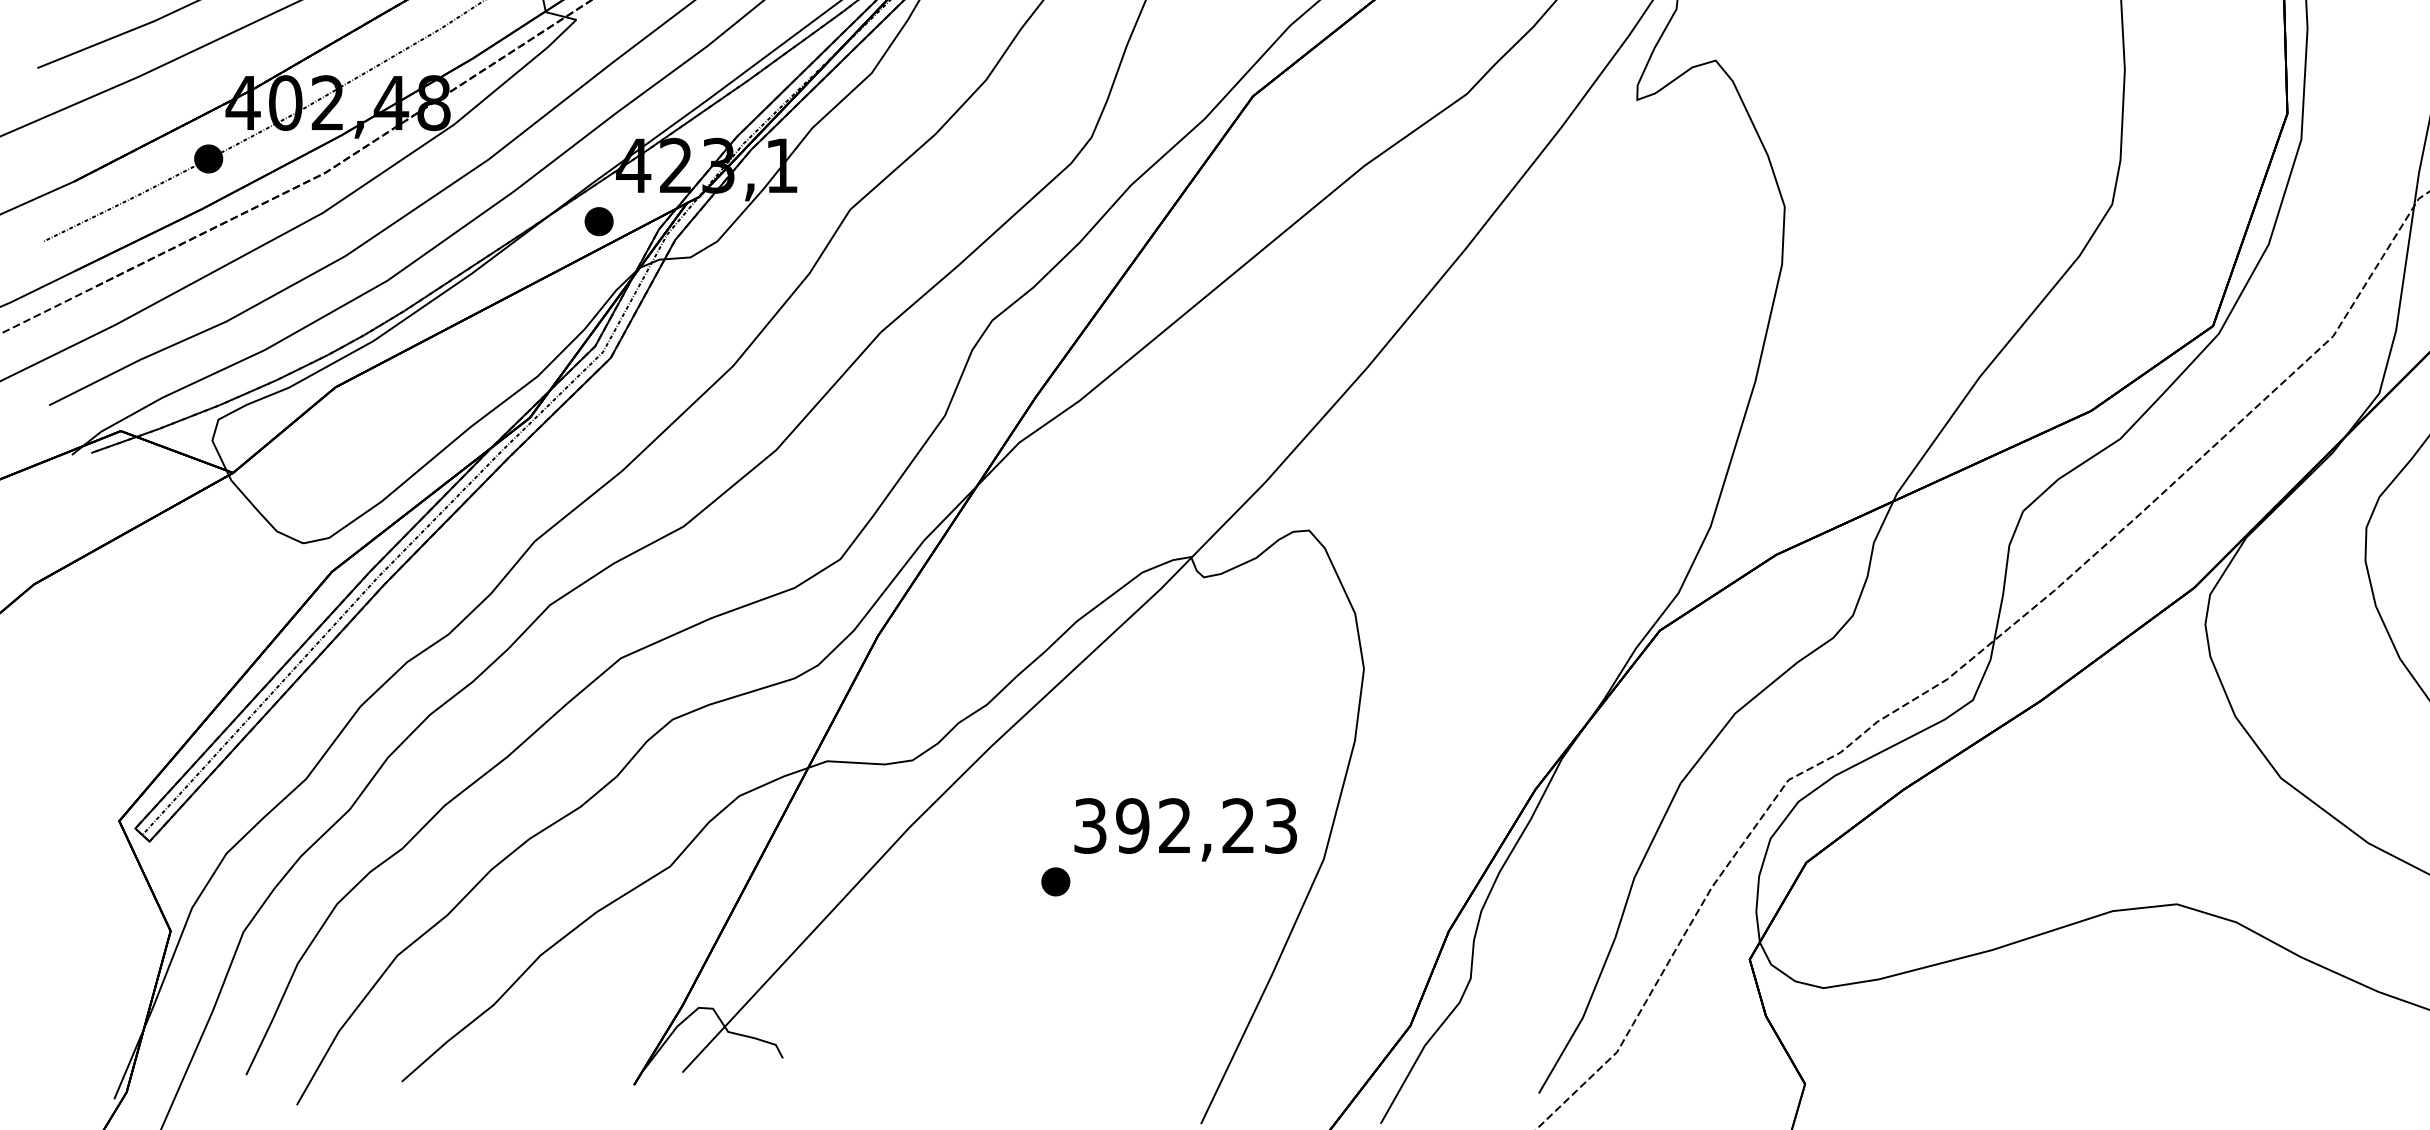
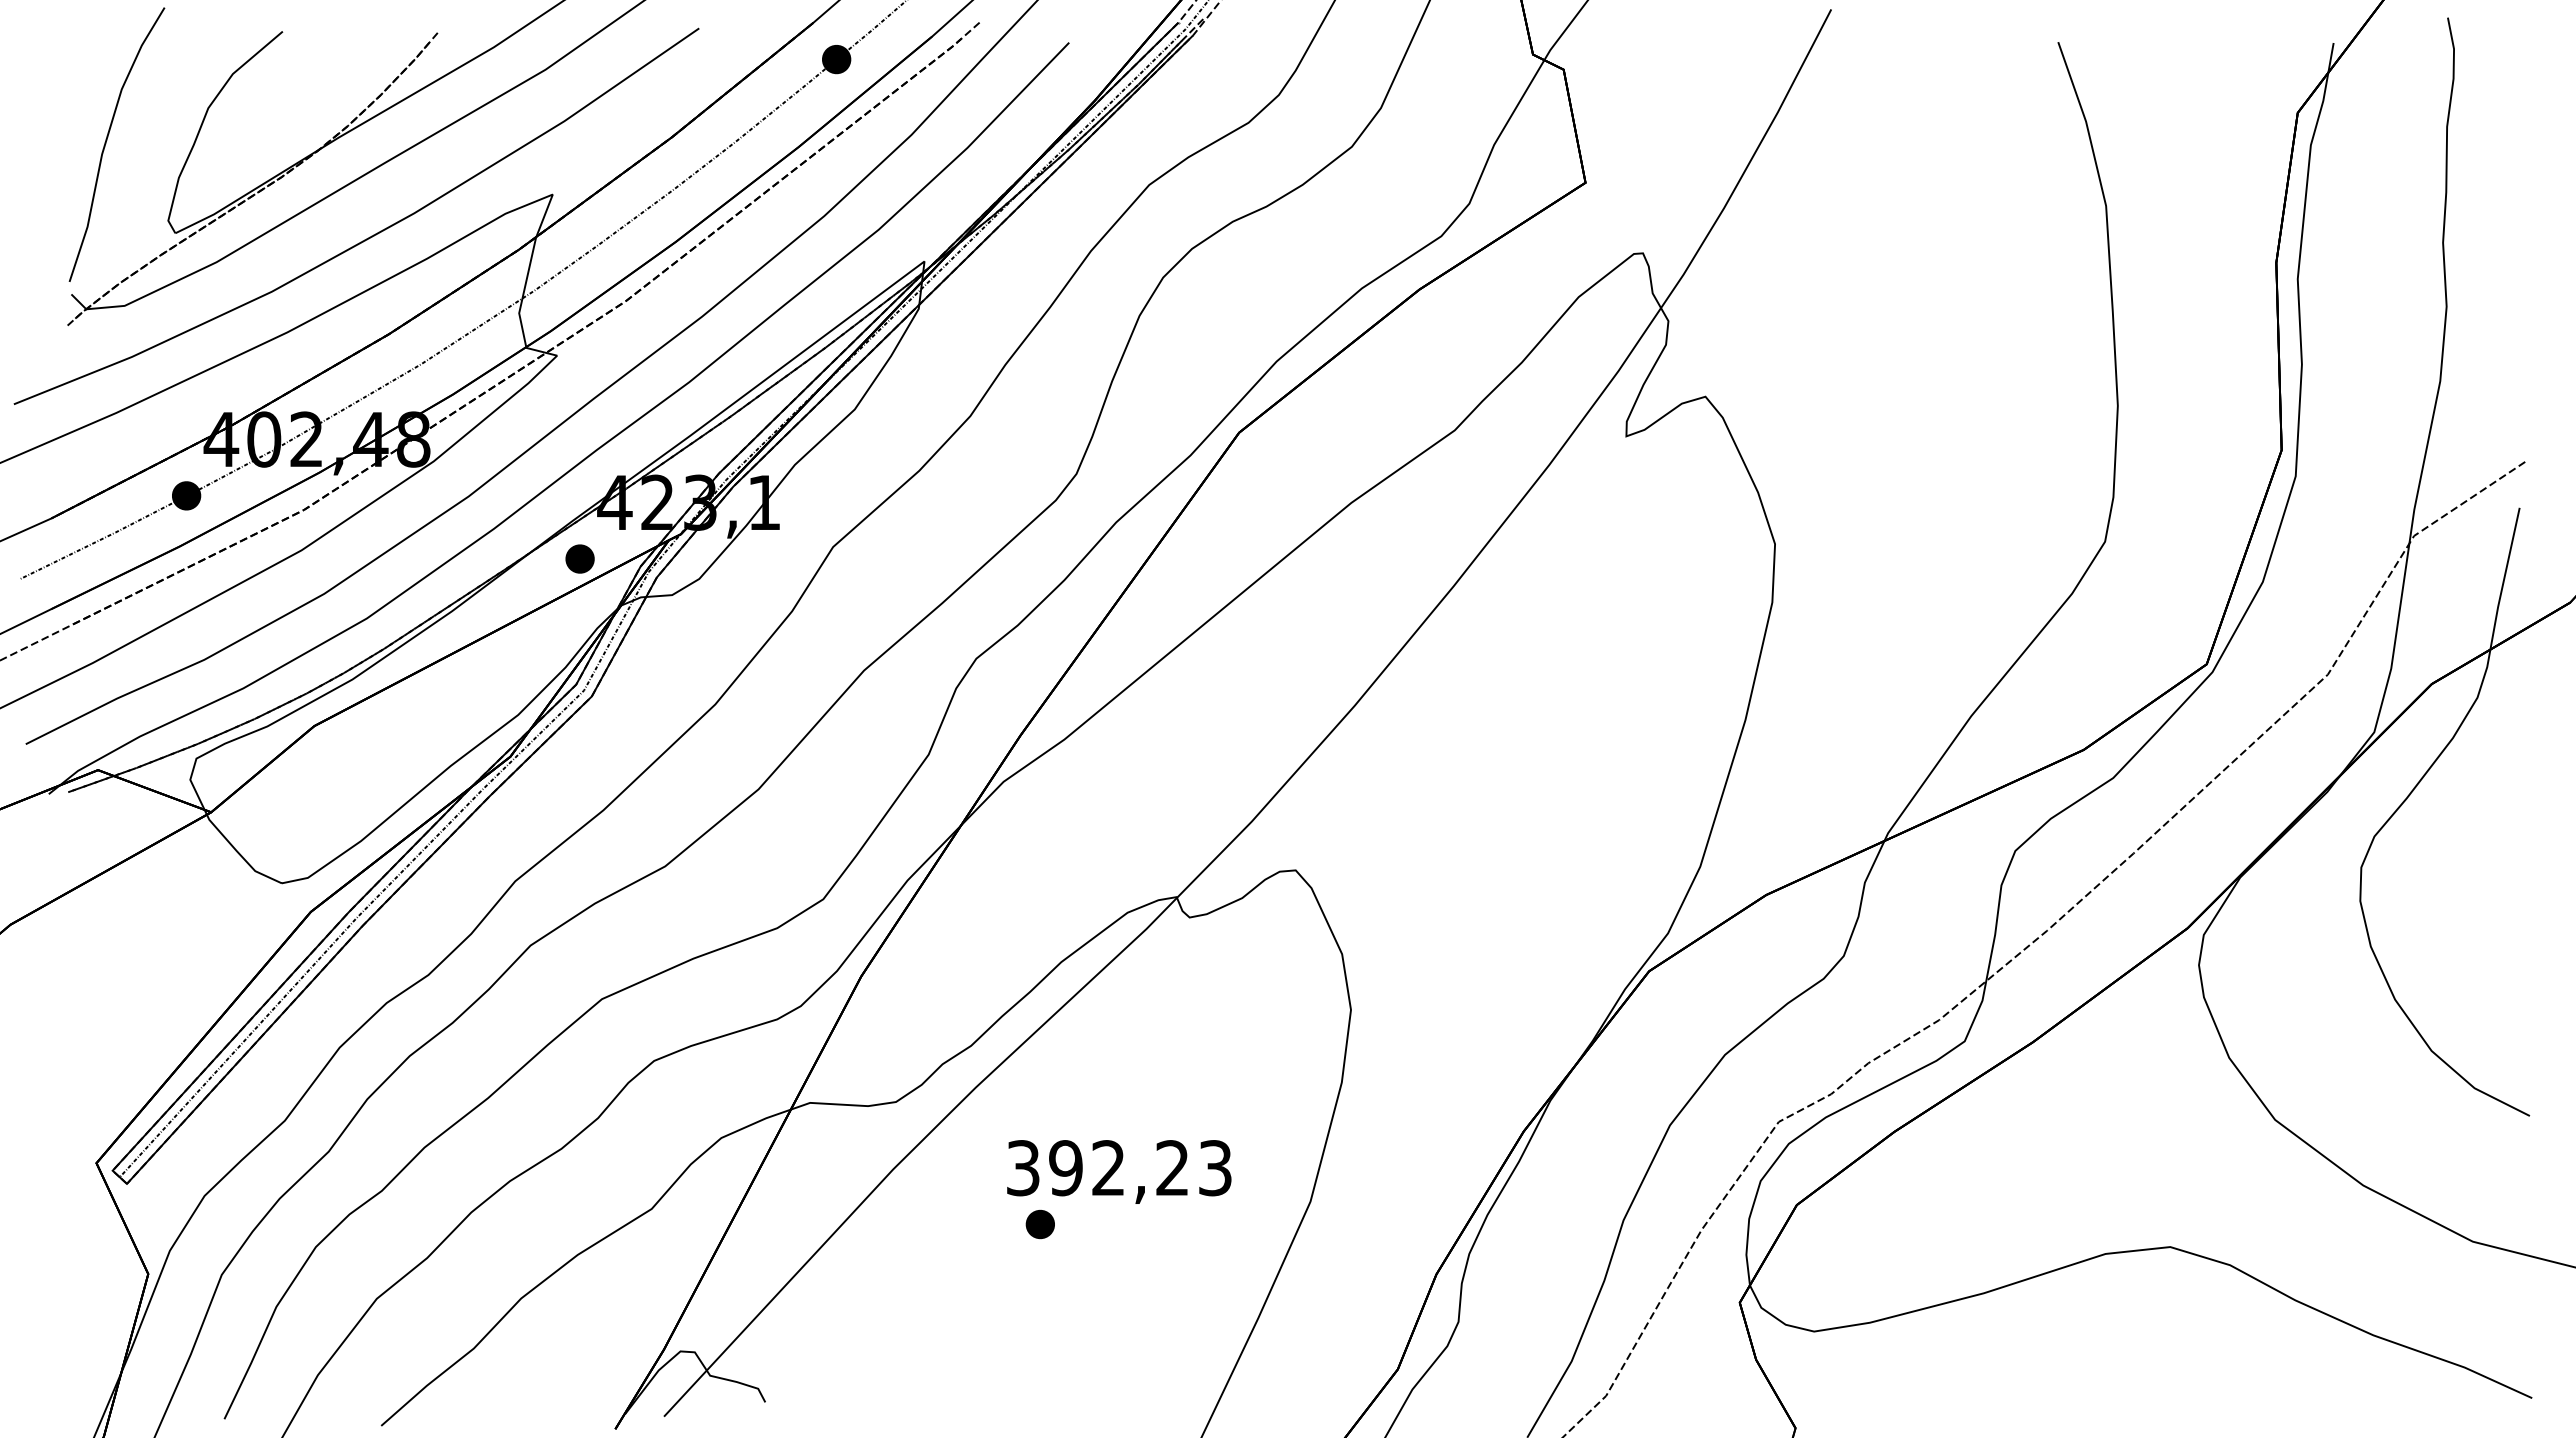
text: (1185, 829) -> (1119, 1171), moved

